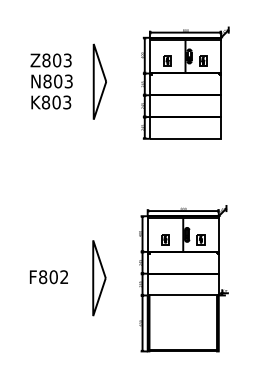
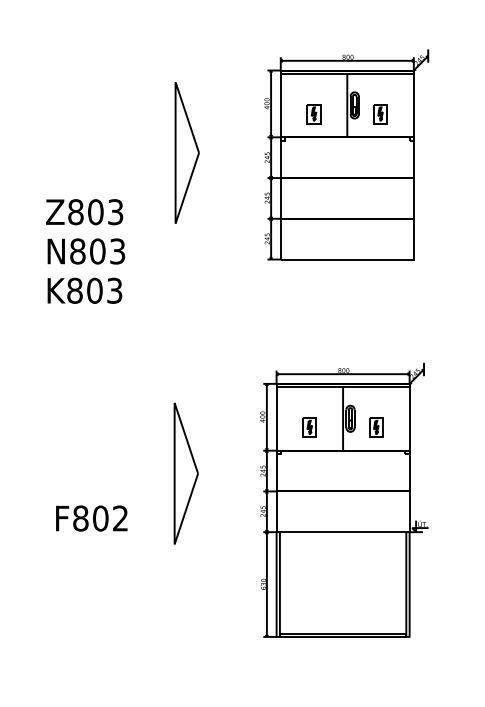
text: (51, 81) -> (85, 251), moved
part: (99, 278) -> (186, 474), moved
part: (183, 278) -> (343, 500), moved

